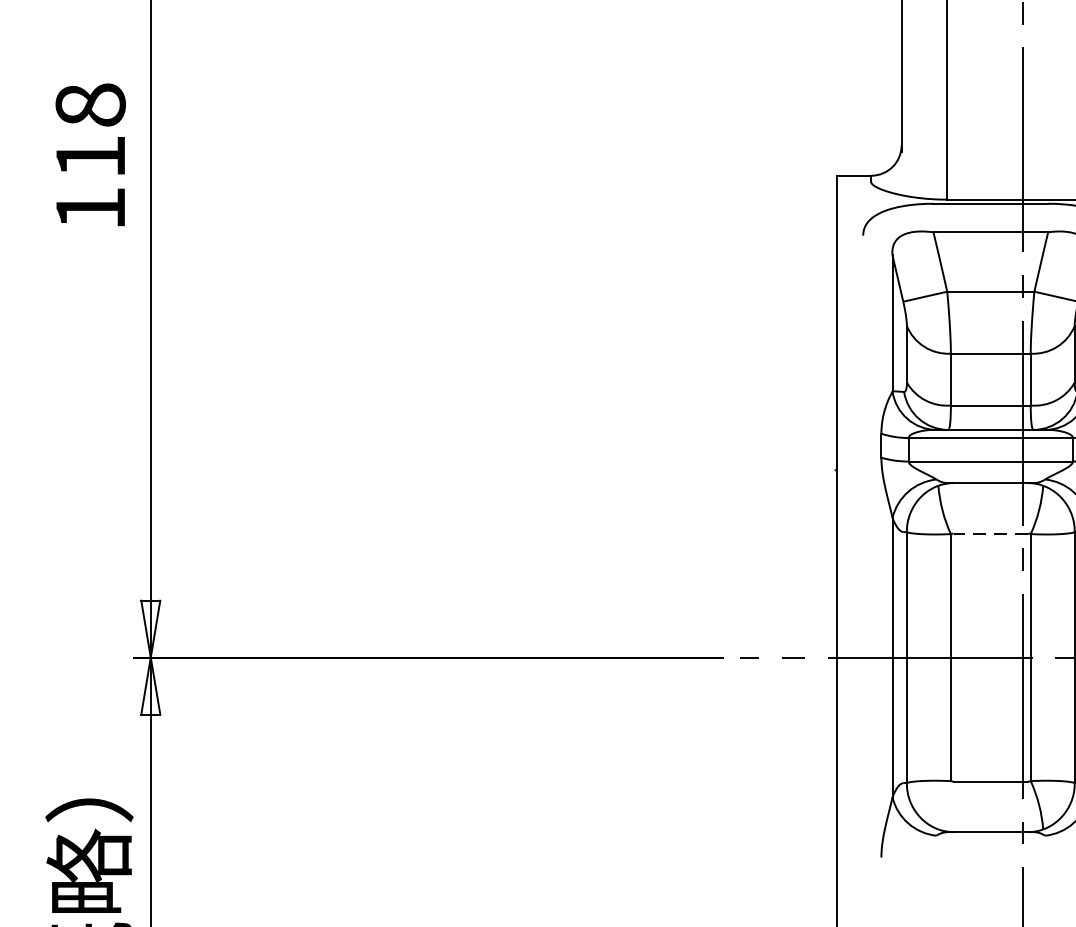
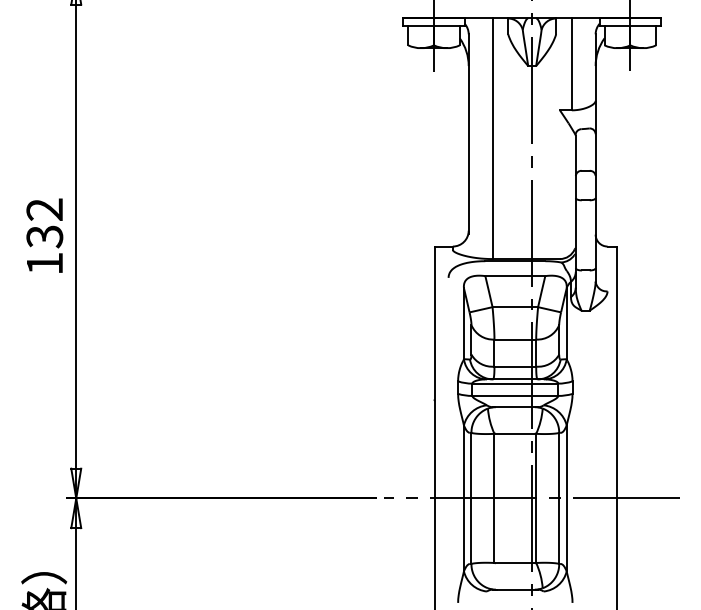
text: (90, 131) -> (44, 223), 118 -> 132
line: (989, 533) -> (514, 433), dashed -> solid

